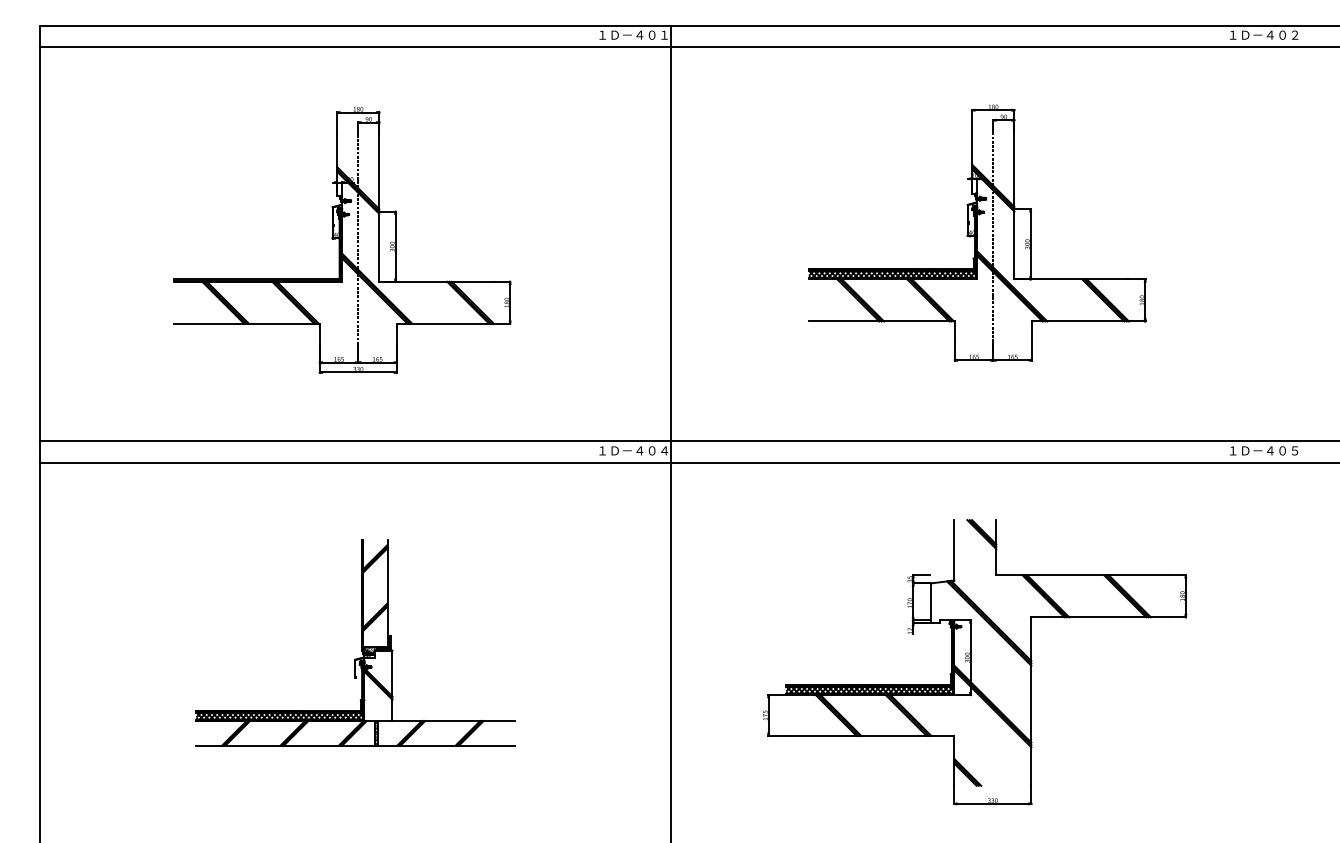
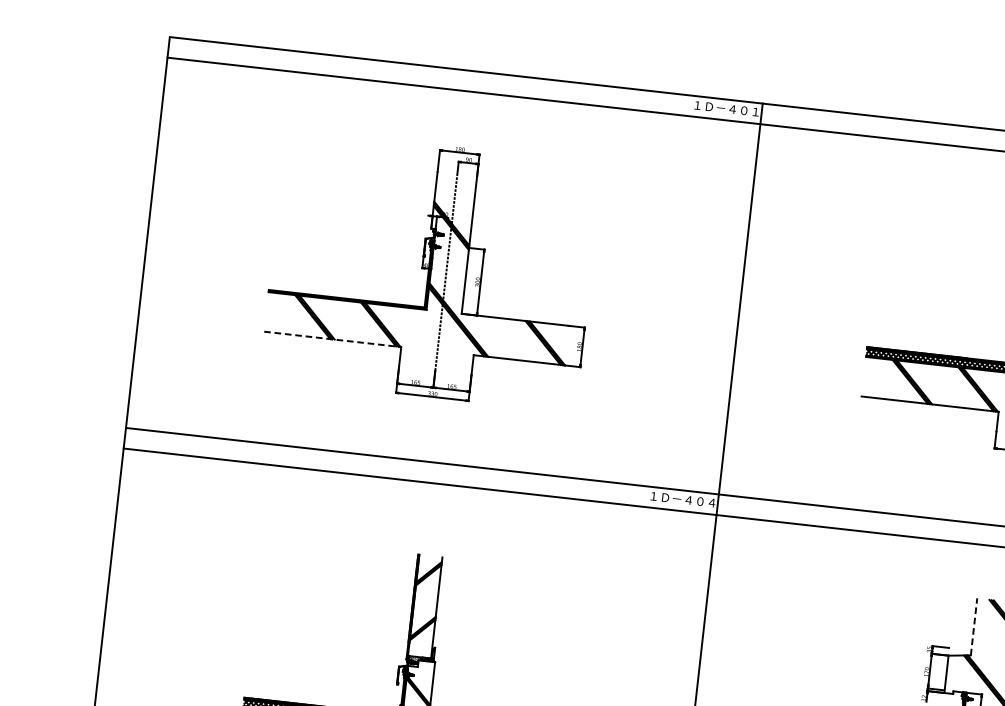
line: (246, 323) -> (332, 339), solid -> dashed
line: (954, 549) -> (974, 626), solid -> dashed

